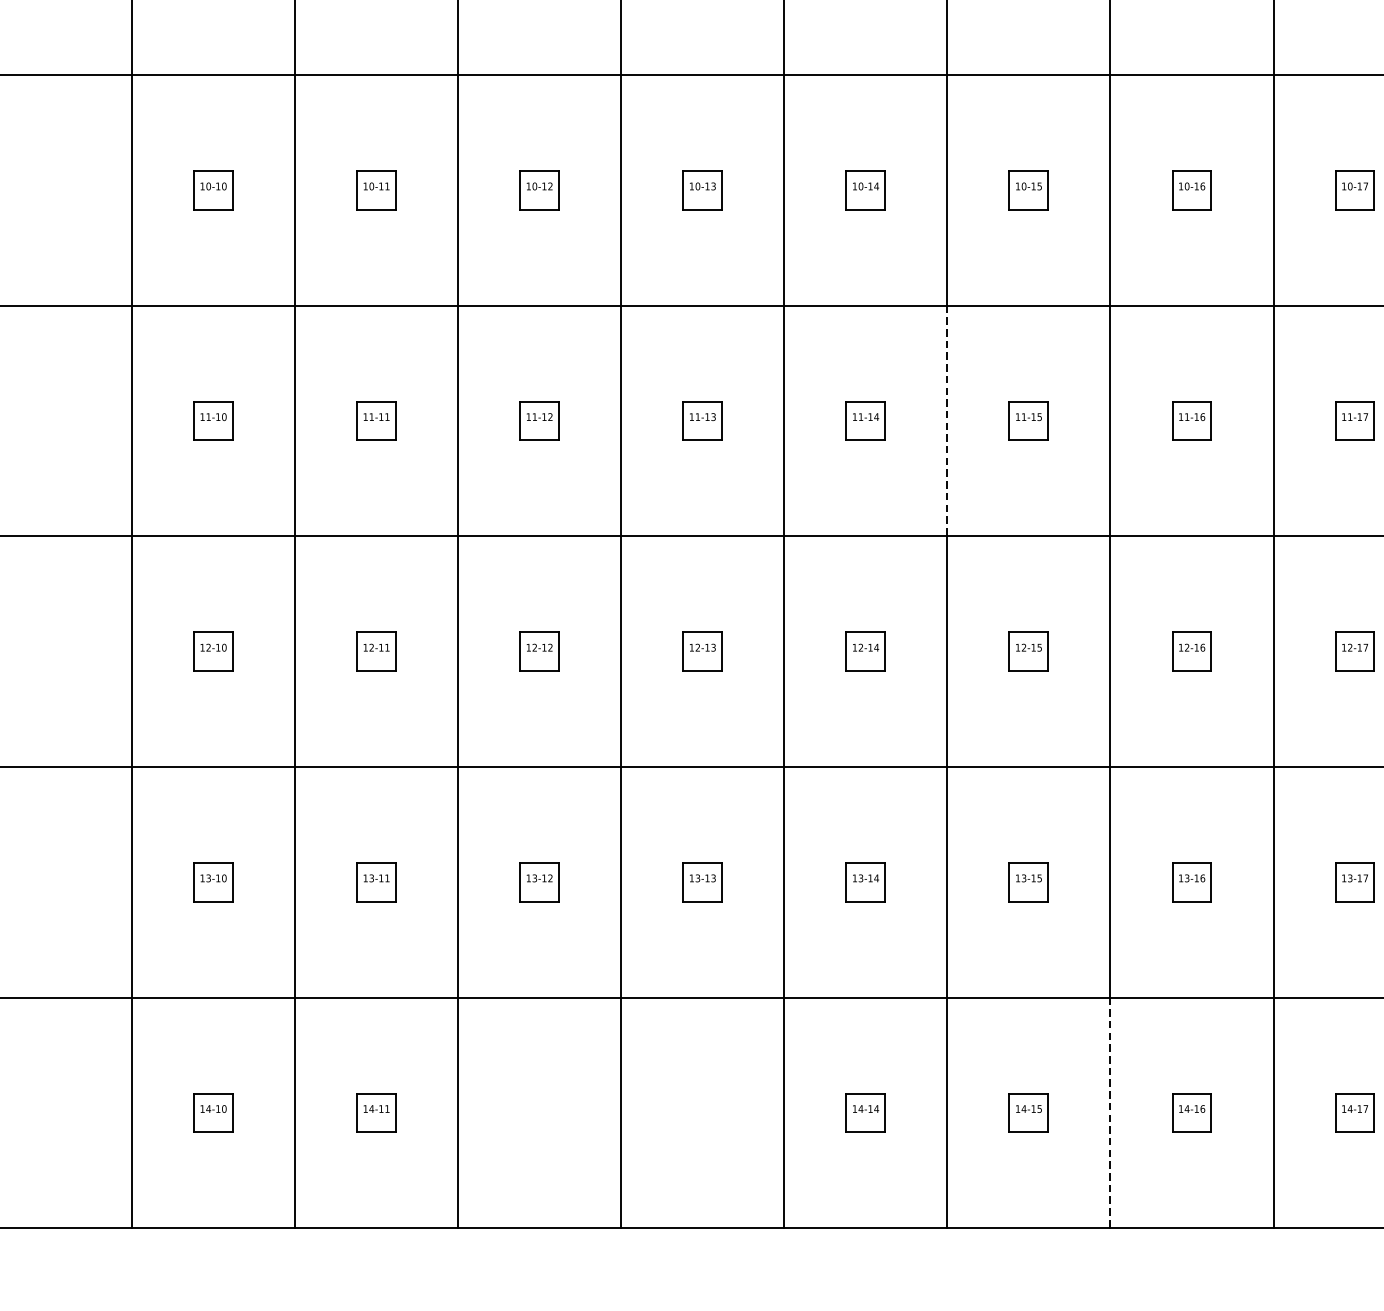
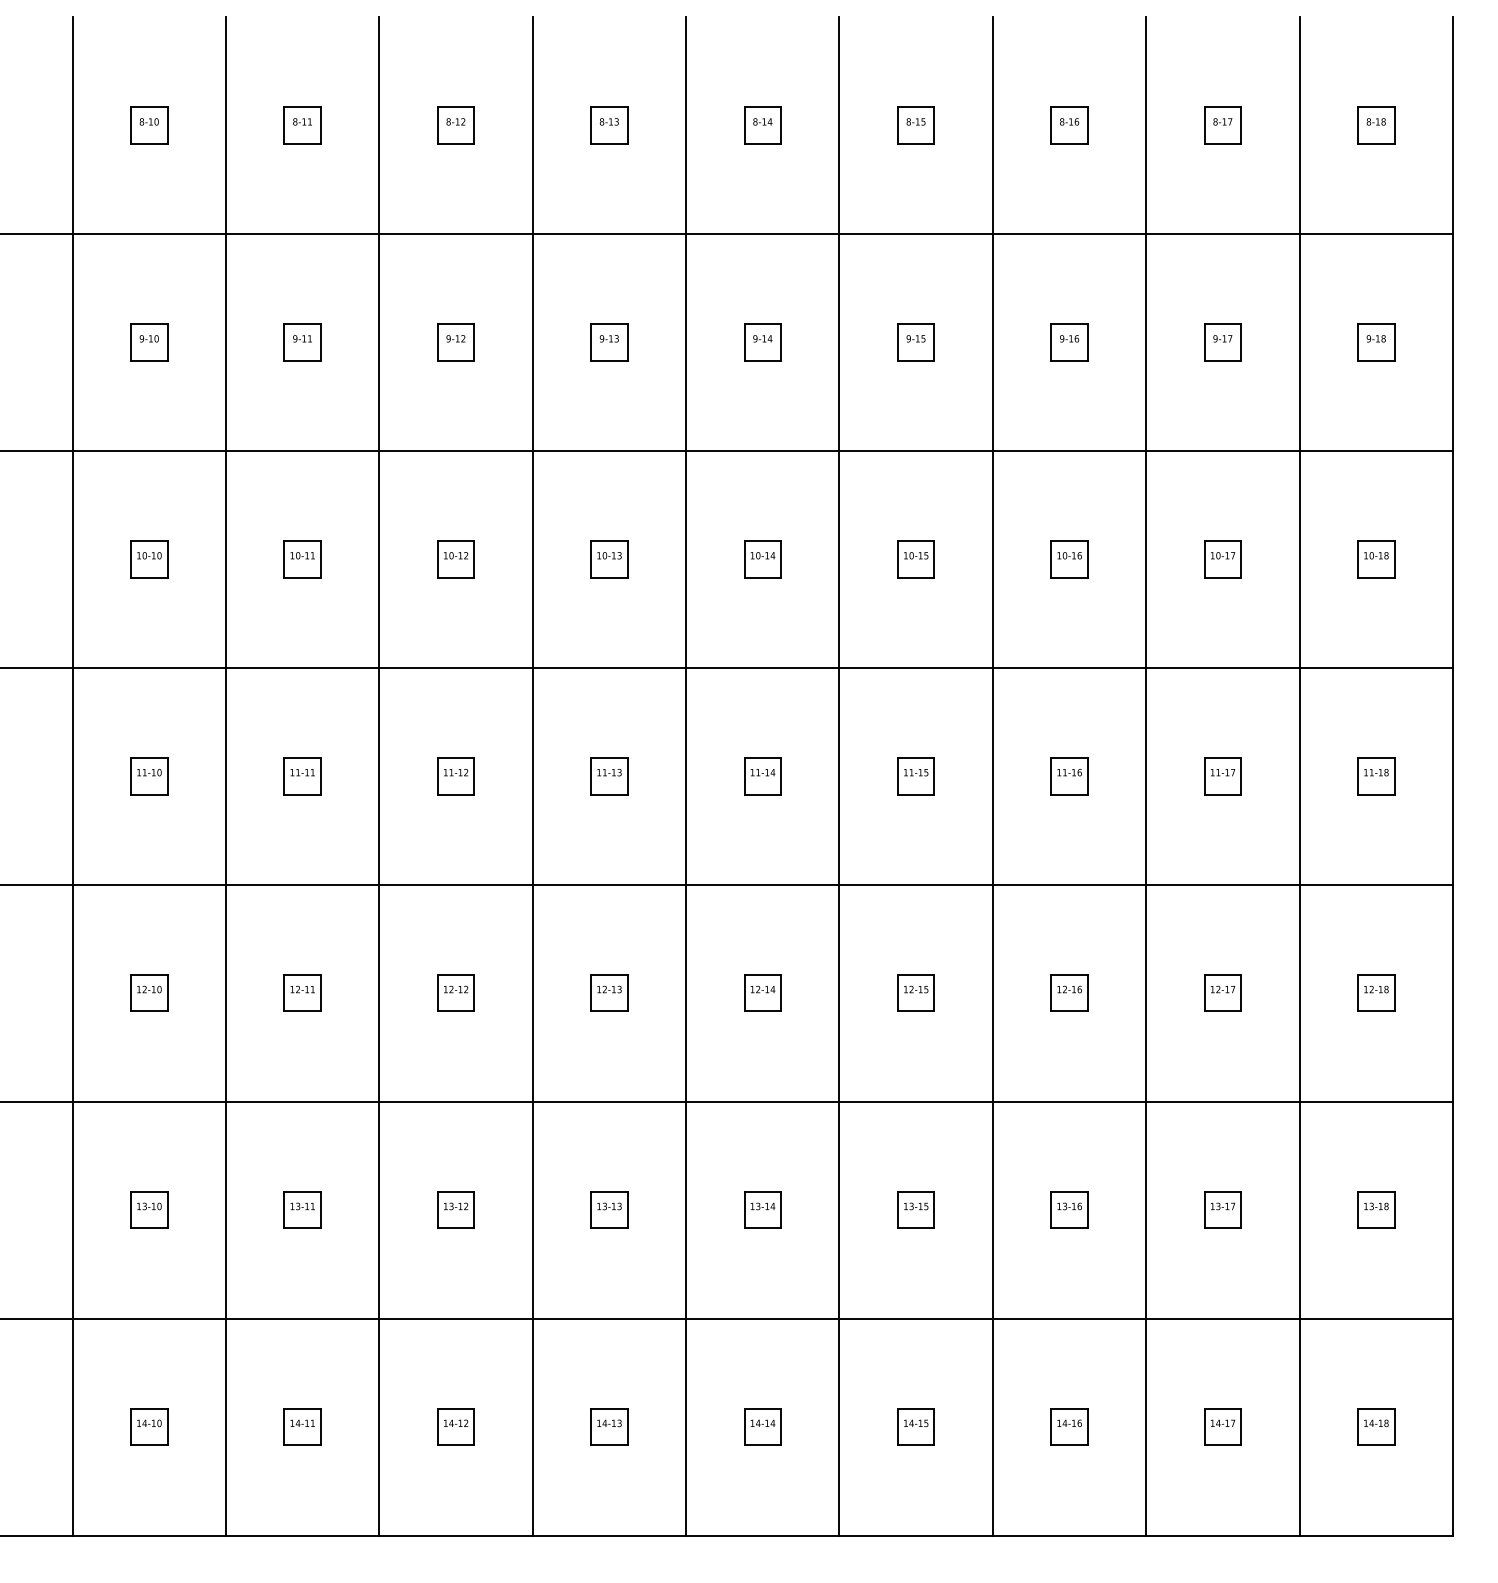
line: (947, 421) -> (839, 776), dashed -> solid
part: (539, 1112) -> (455, 1426), added
part: (702, 1112) -> (609, 1426), added
line: (1110, 1113) -> (992, 1427), dashed -> solid

